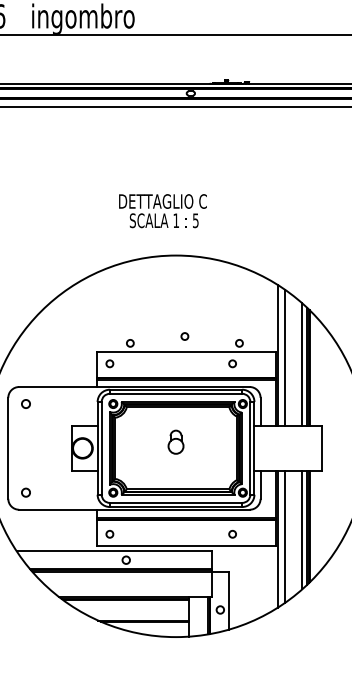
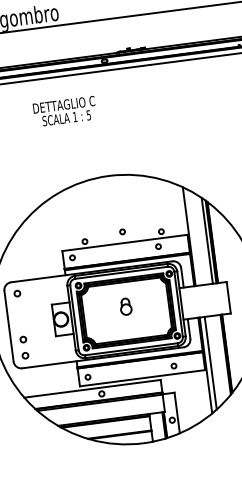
text: (162, 211) -> (64, 111), moved
line: (284, 357) -> (194, 237), removed
circle: (25, 469) -> (23, 339), added
line: (302, 529) -> (222, 356), removed

